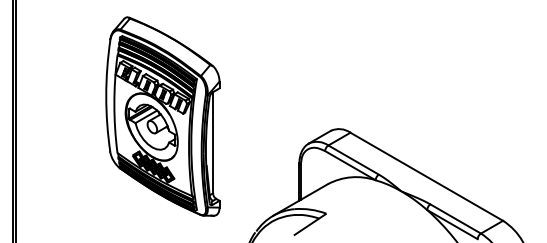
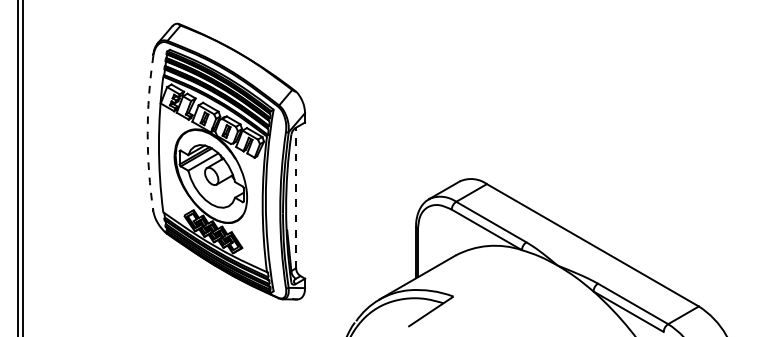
arc: (106, 96) -> (147, 133), solid -> dashed
line: (213, 142) -> (296, 197), solid -> dashed

